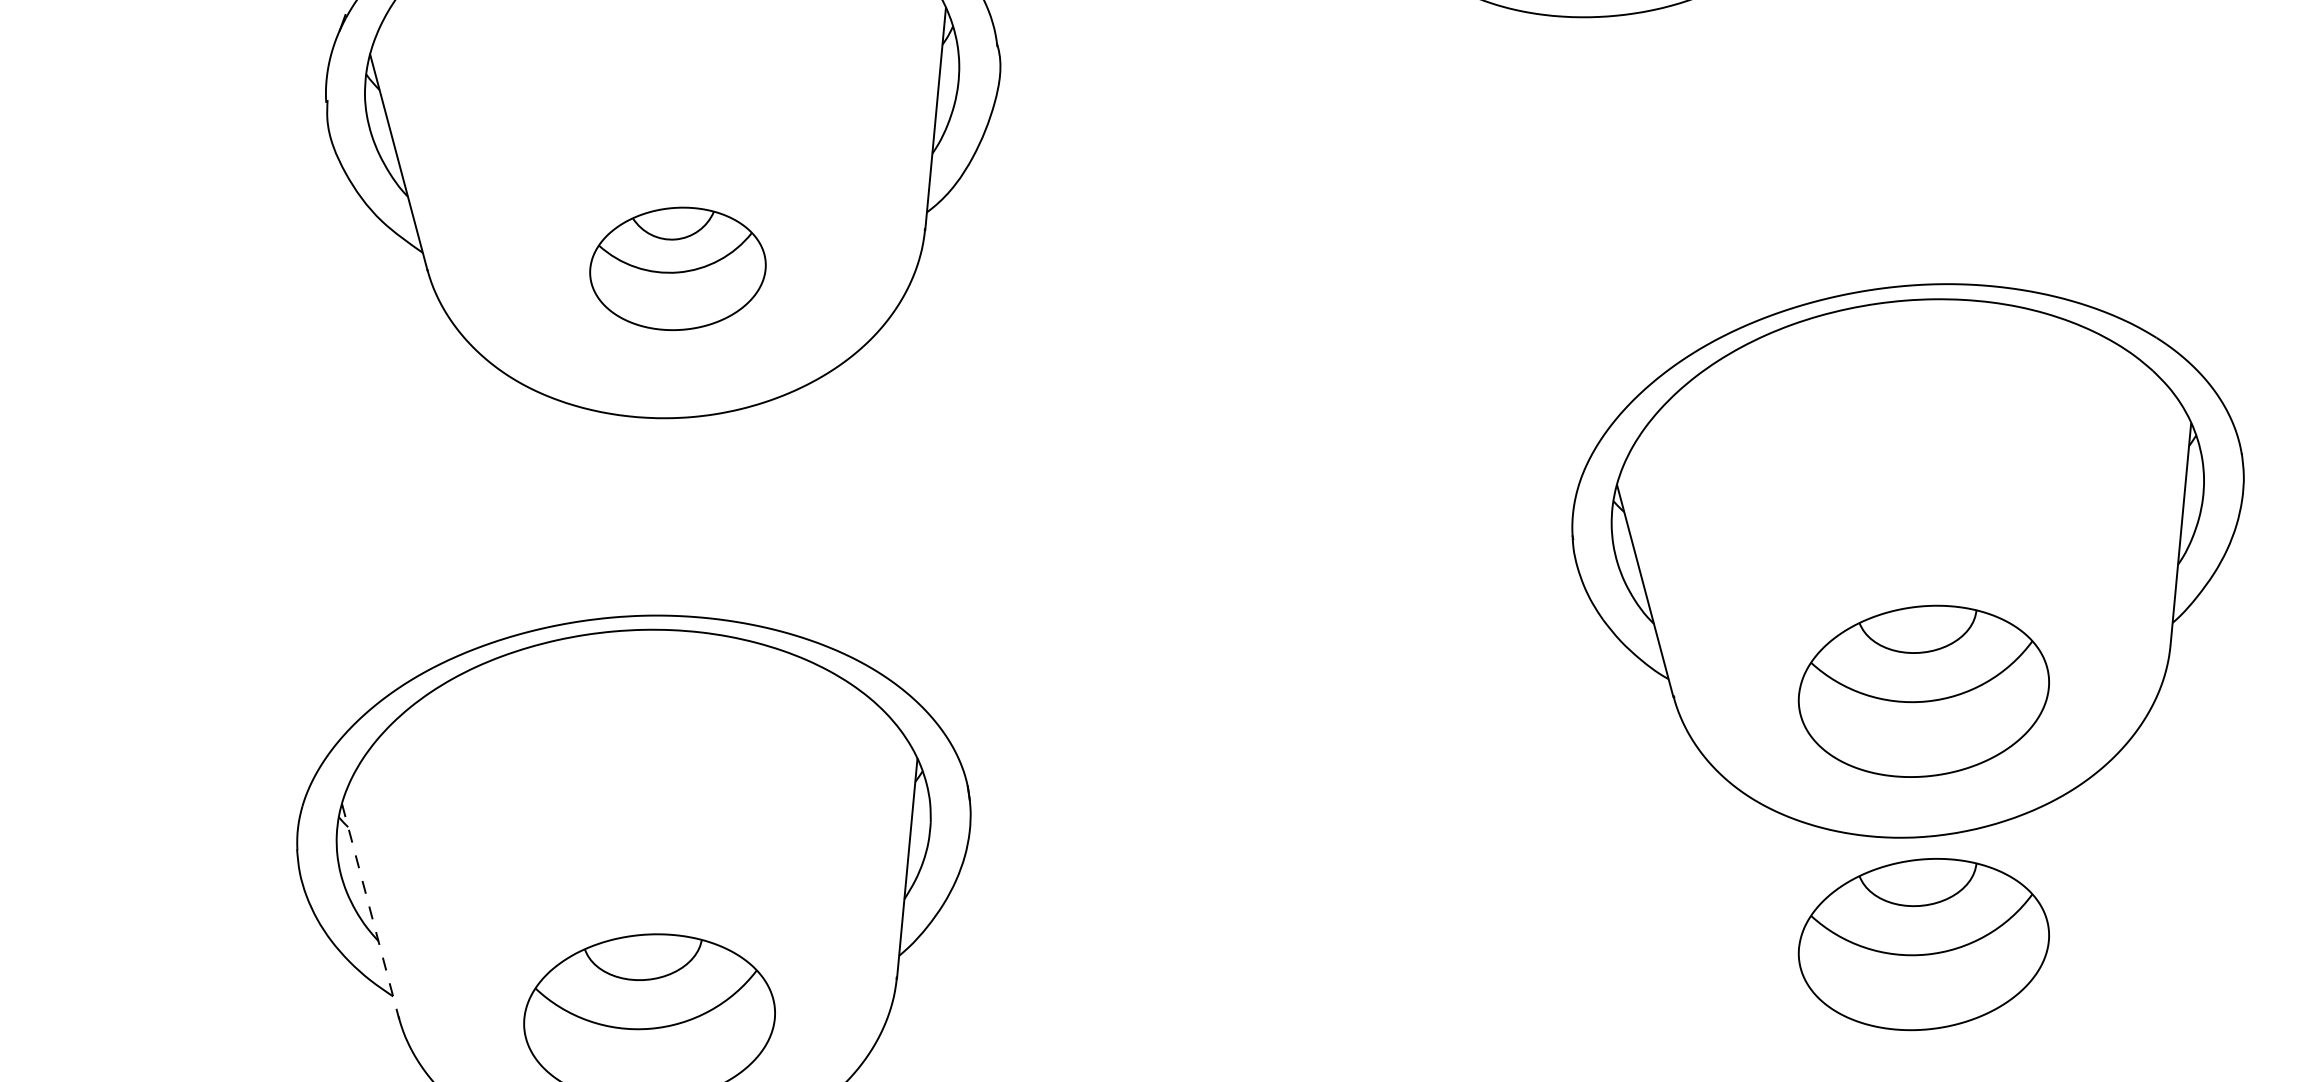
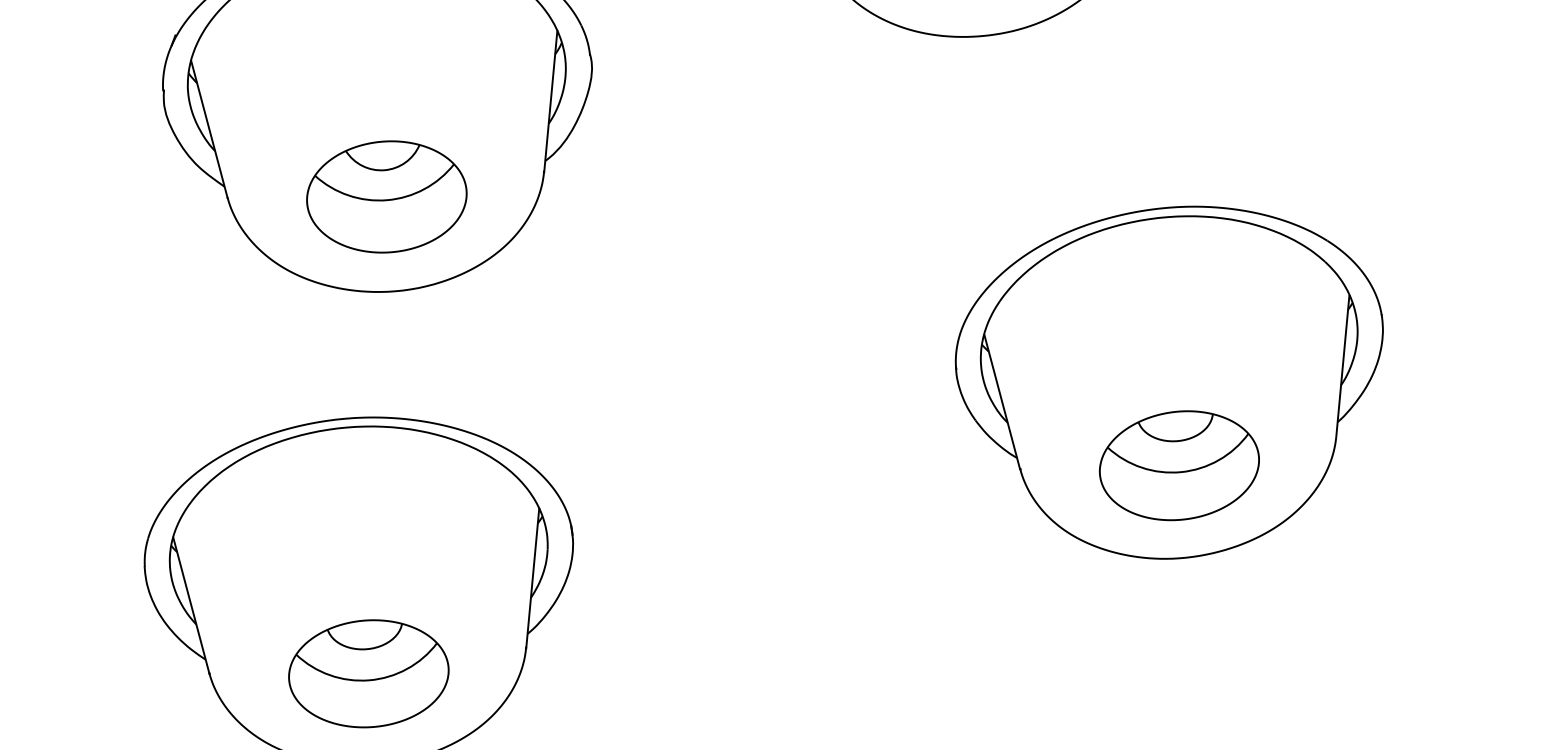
part: (677, 268) -> (386, 196), size x1.43
line: (370, 912) -> (191, 606), dashed -> solid
part: (1922, 944) -> (1178, 626), removed

